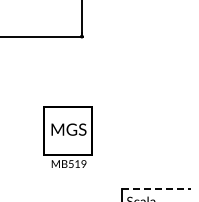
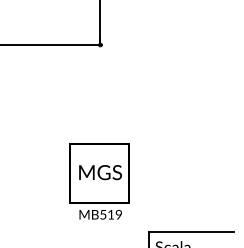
part: (67, 136) -> (98, 180), moved
line: (156, 189) -> (191, 232), dashed -> solid

